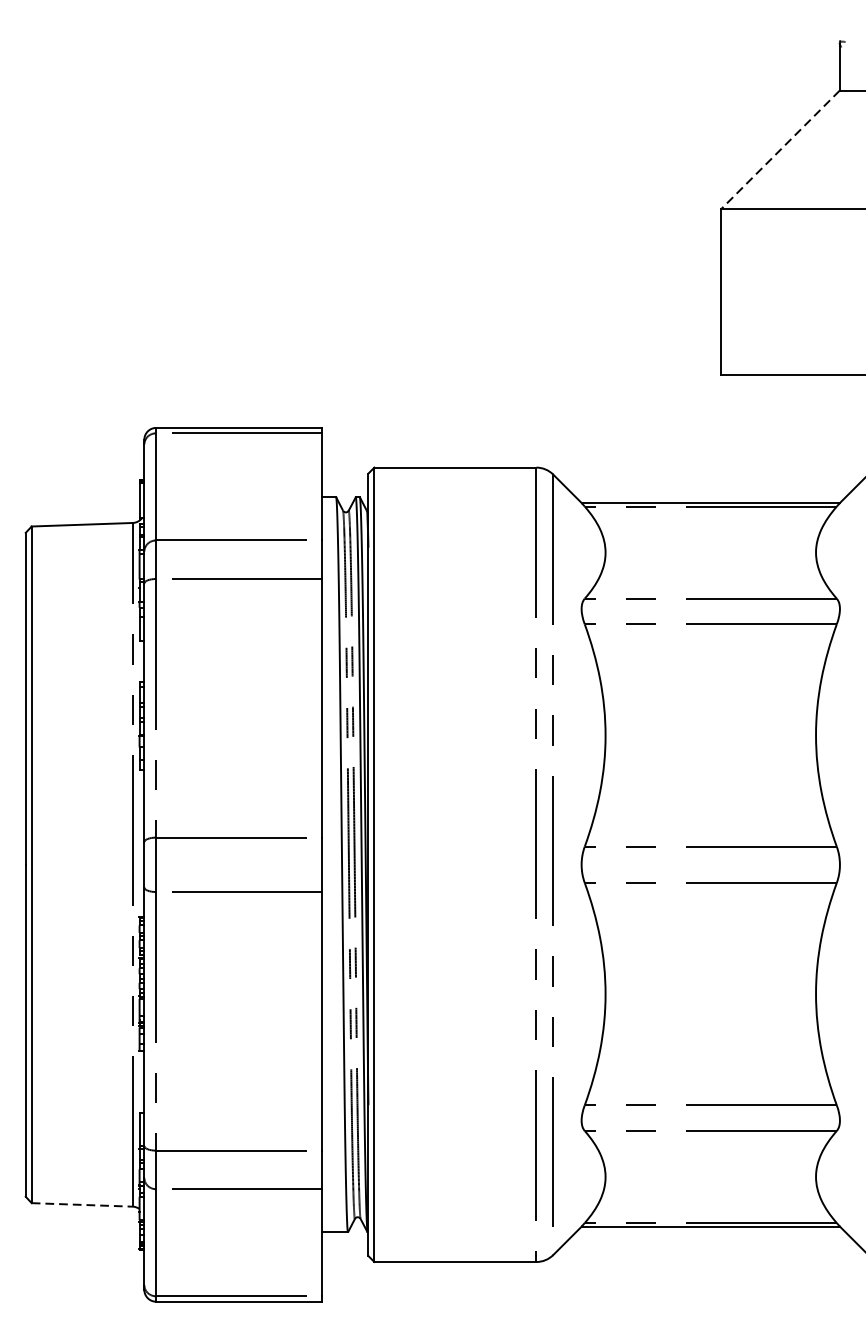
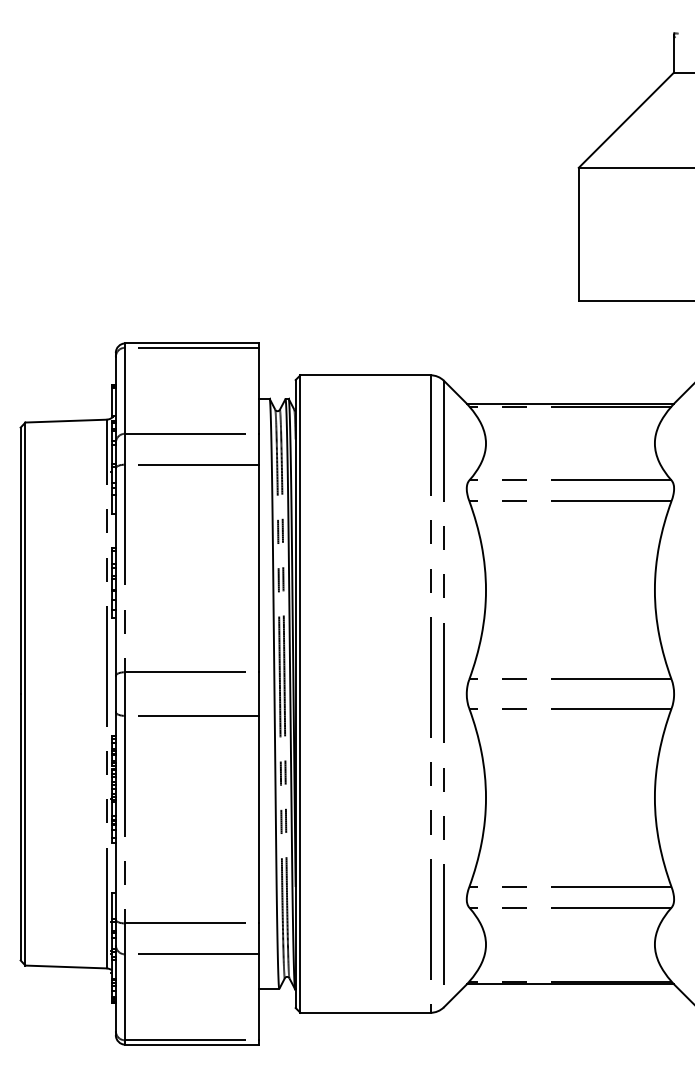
line: (780, 150) -> (626, 120), dashed -> solid
line: (82, 1205) -> (66, 967), dashed -> solid

